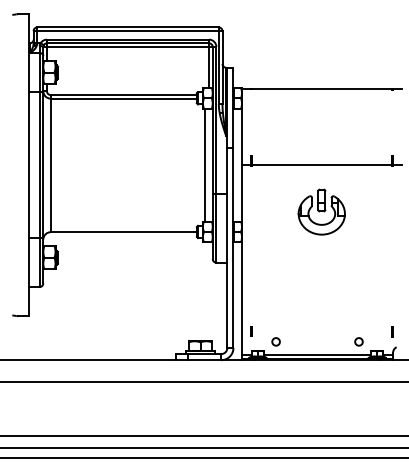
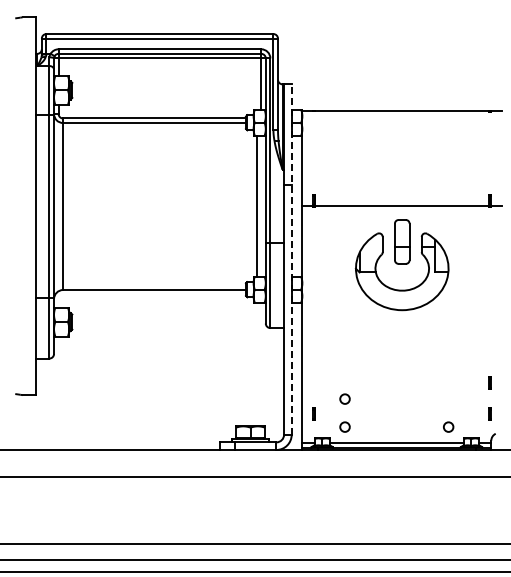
line: (233, 207) -> (291, 259), solid -> dashed
part: (321, 211) -> (401, 264), size x1.6
part: (391, 306) -> (489, 382), added
circle: (275, 318) -> (344, 398), added

